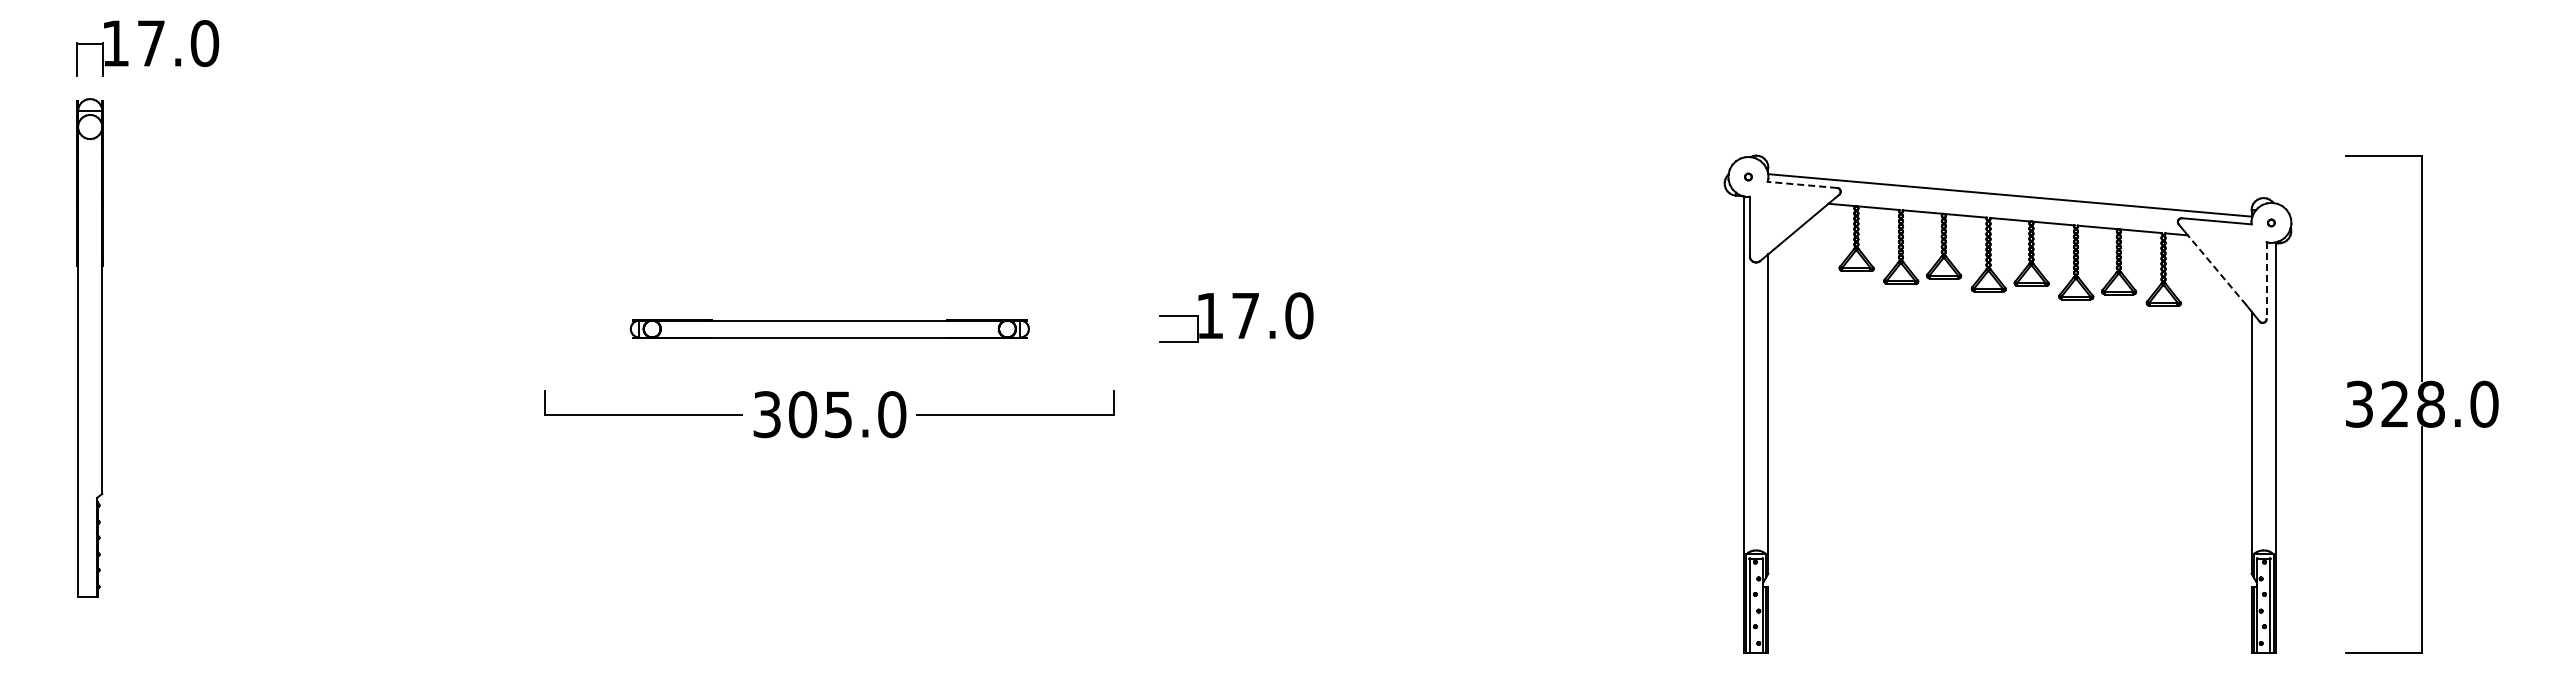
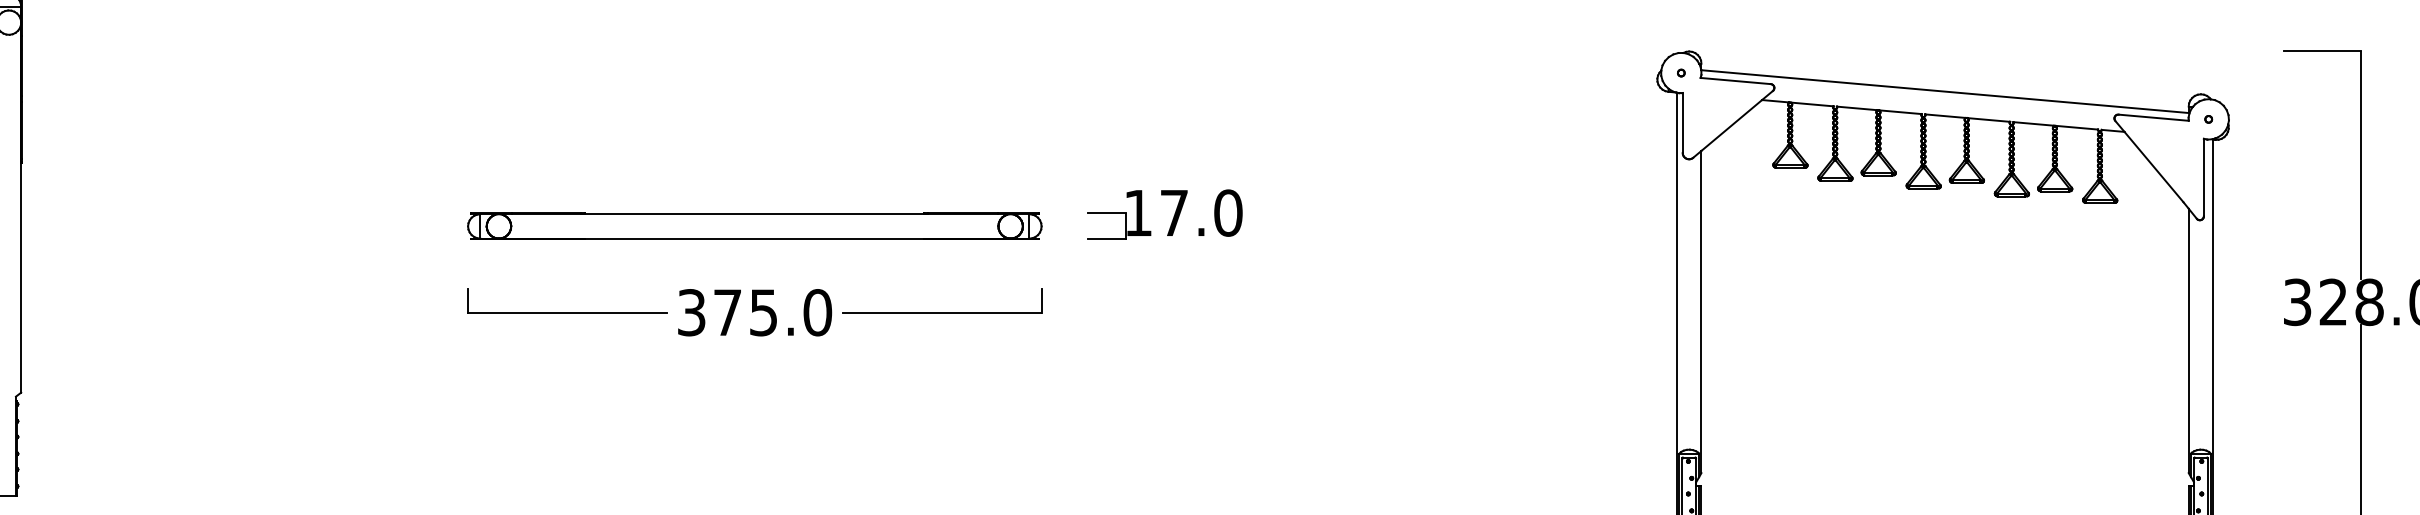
line: (1802, 184) -> (1735, 80), dashed -> solid
line: (2217, 270) -> (2154, 167), dashed -> solid
line: (2266, 281) -> (2203, 178), dashed -> solid
part: (829, 328) -> (754, 225), size x1.43
text: (803, 414) -> (728, 312), 305.0 -> 375.0

